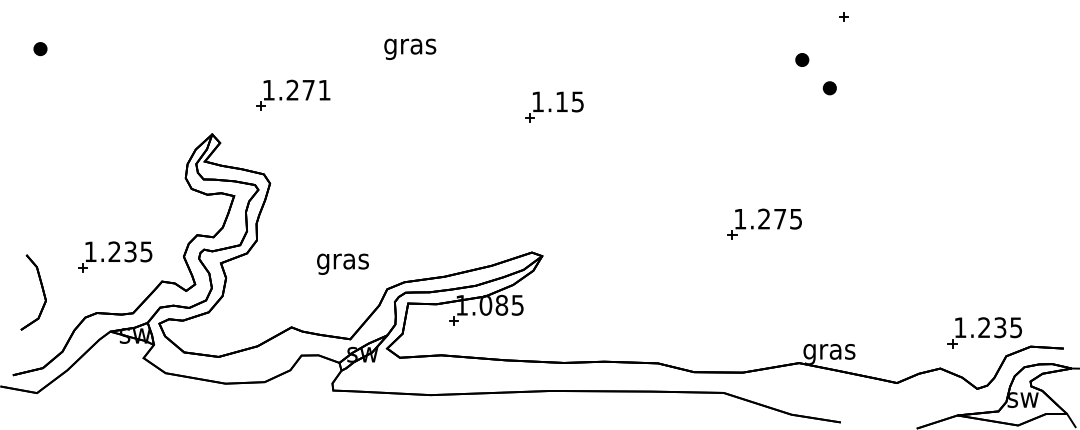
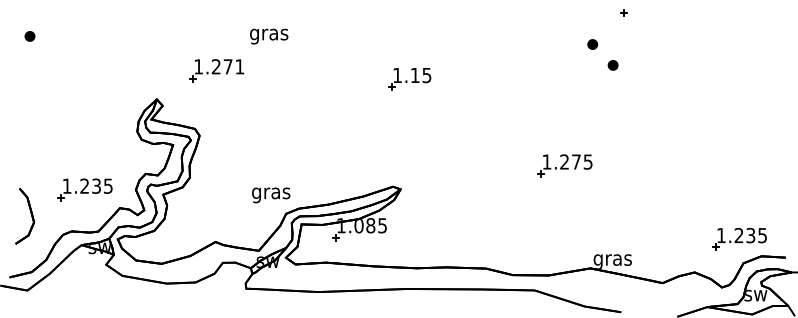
text: (410, 48) -> (269, 36), moved
text: (342, 263) -> (270, 194), moved
part: (984, 332) -> (739, 239), moved

